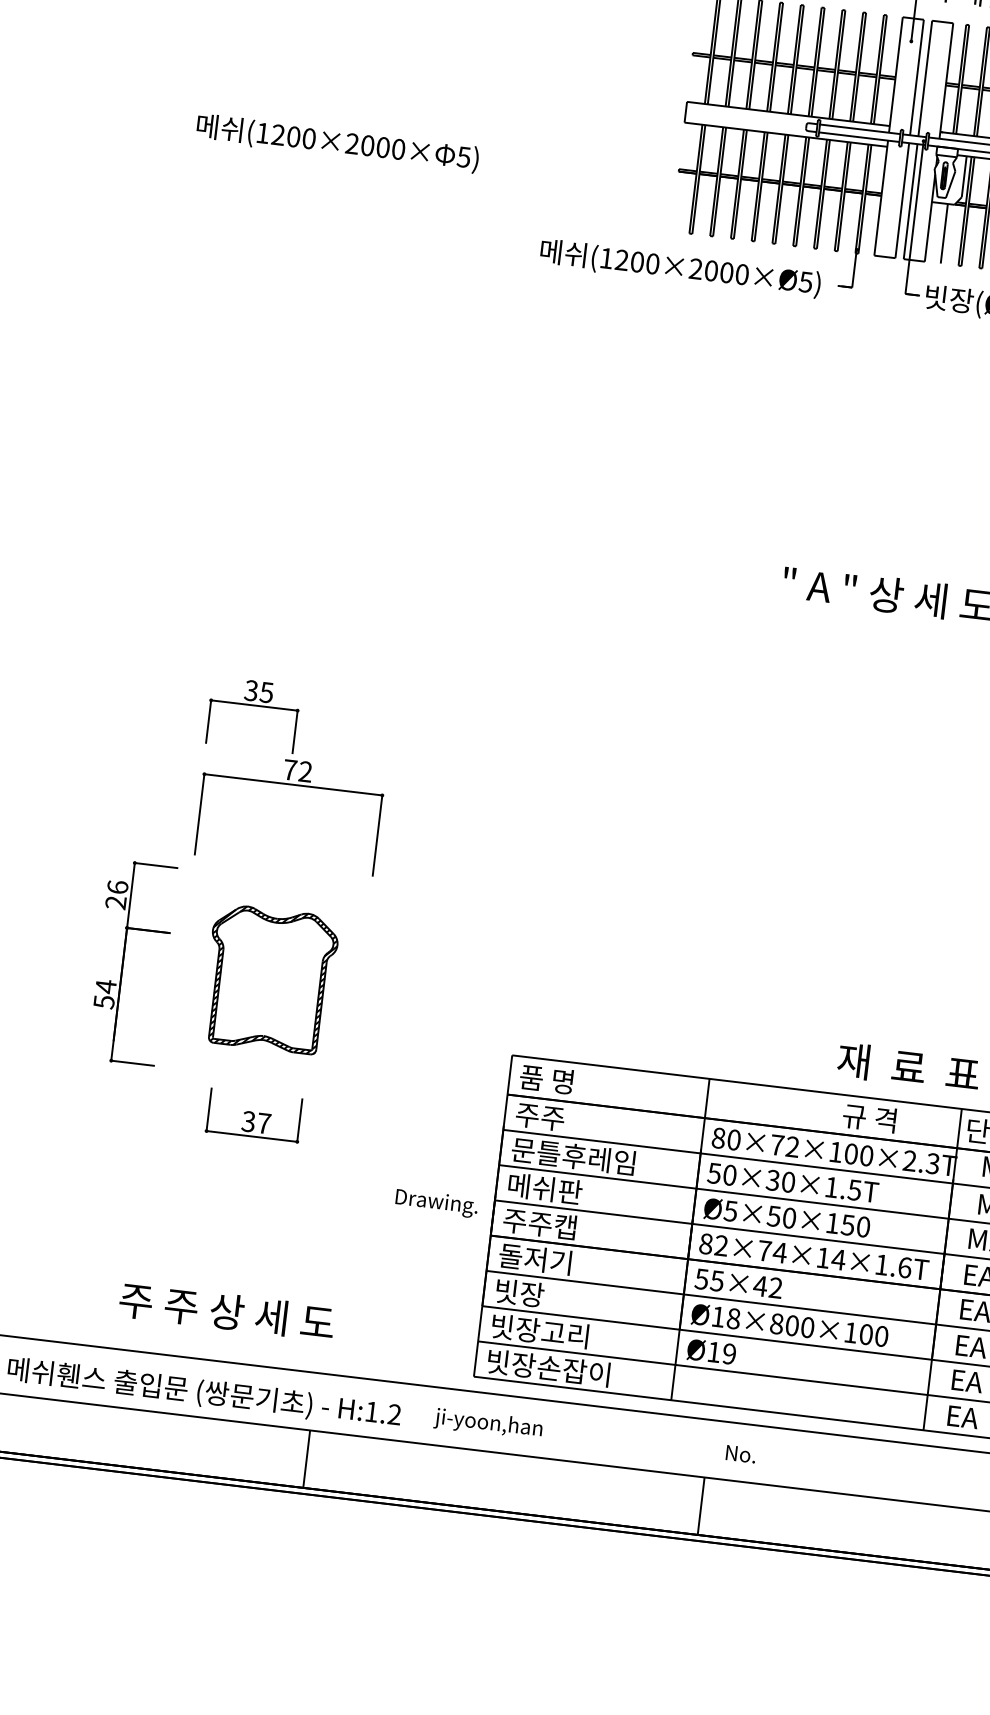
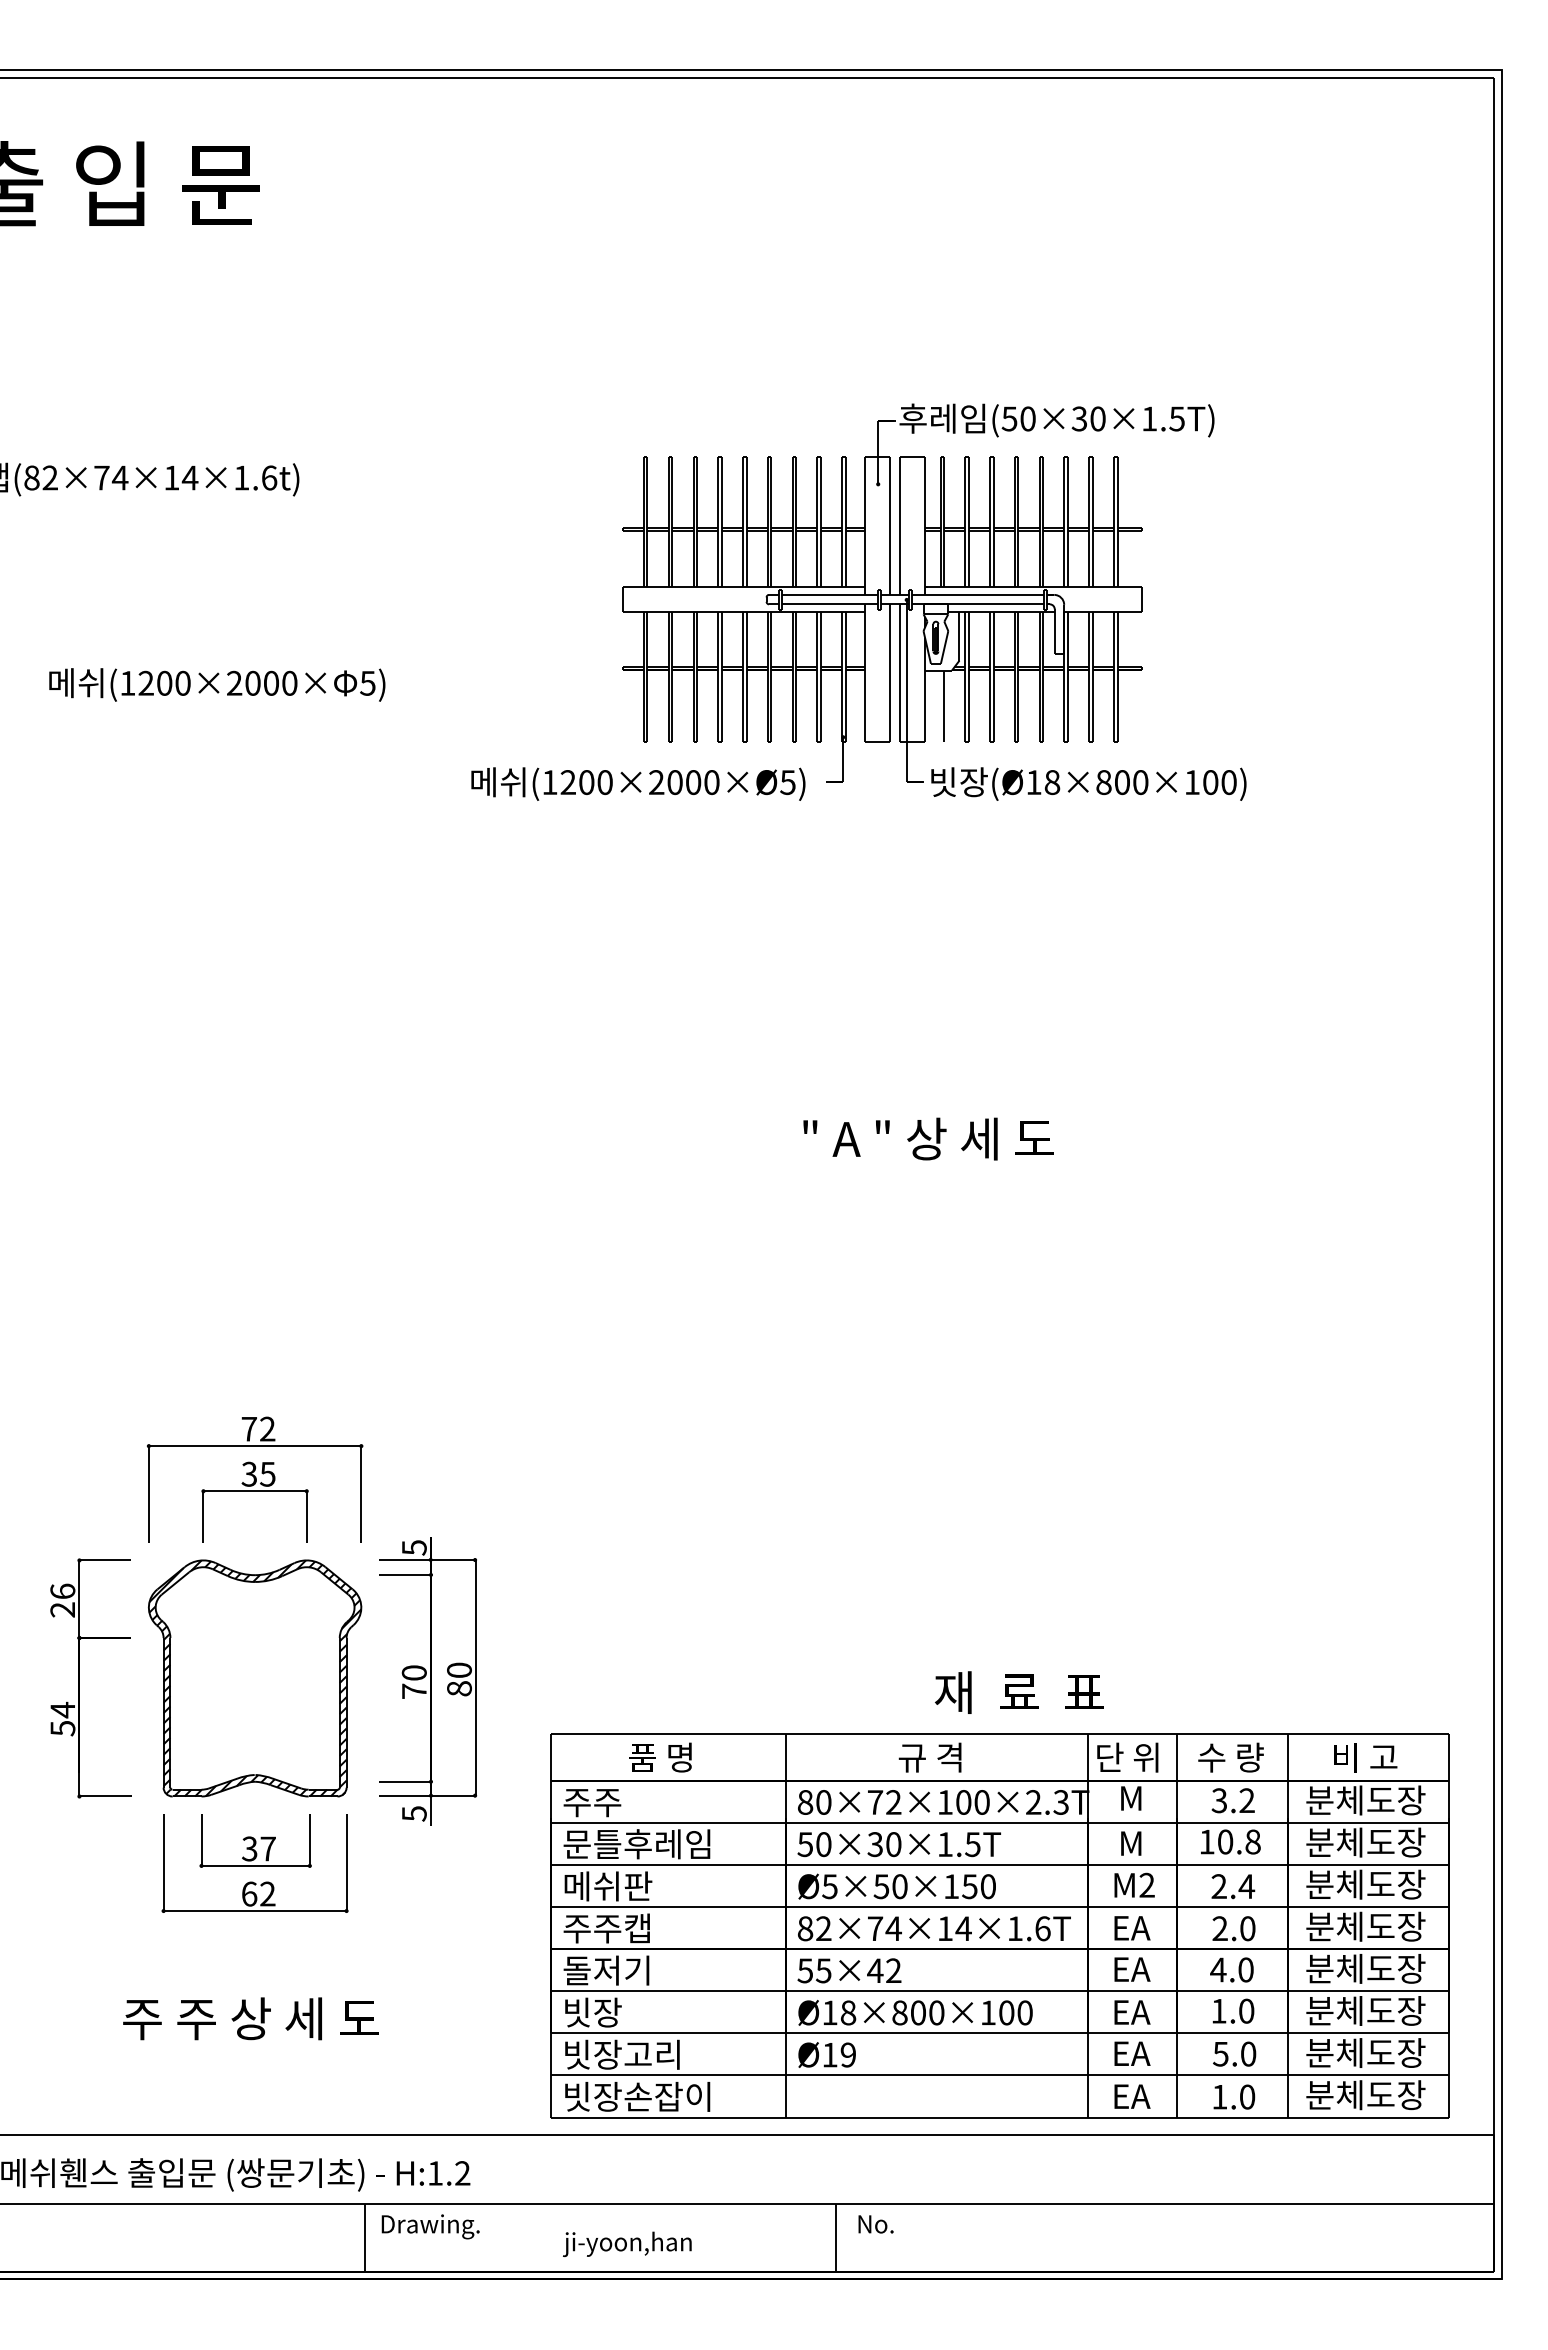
part: (253, 705) -> (254, 1491), moved
part: (270, 979) -> (255, 1678), size x1.43
part: (415, 999) -> (428, 1681), added
text: (546, 1079) -> (660, 1757), moved
text: (868, 1117) -> (929, 1757), moved
part: (247, 1149) -> (252, 1881), added
text: (436, 1203) -> (430, 2226), moved
text: (226, 1311) -> (250, 2018), moved
text: (488, 1423) -> (627, 2243), moved
text: (740, 1454) -> (875, 2224), moved

